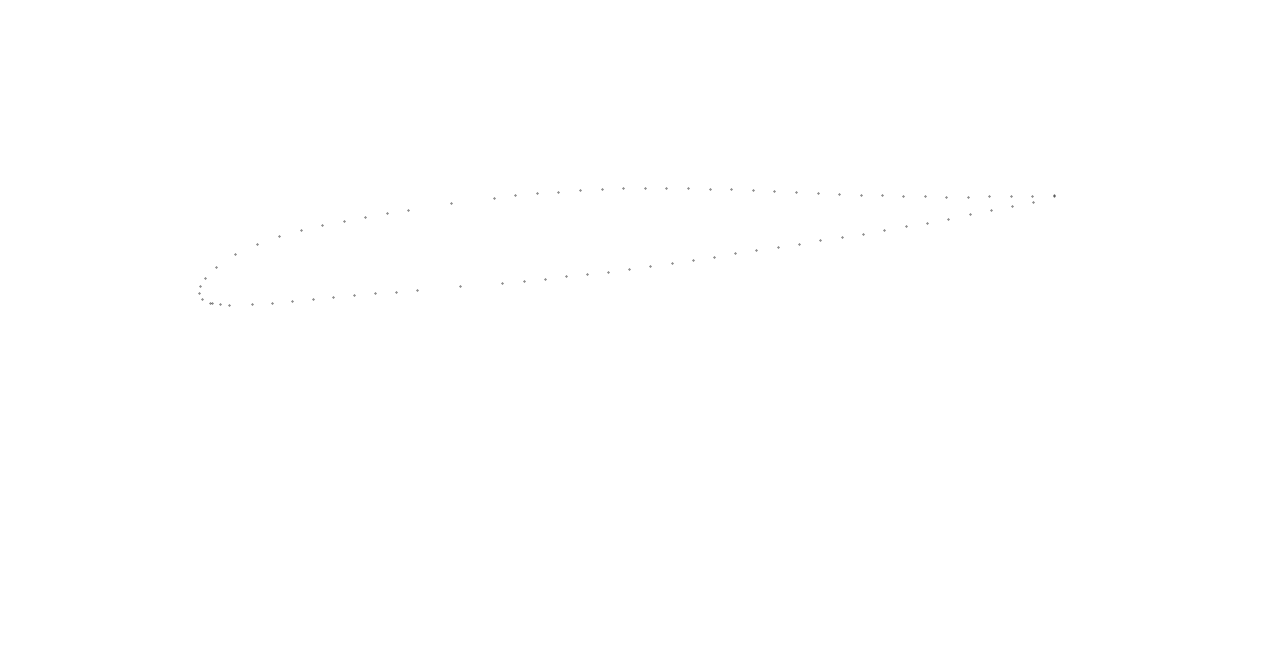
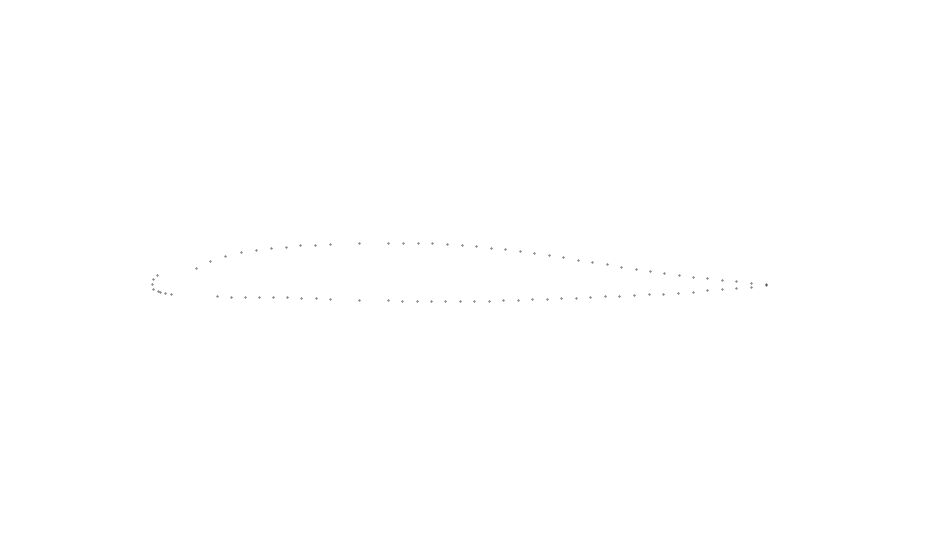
part: (210, 301) -> (158, 290), moved

